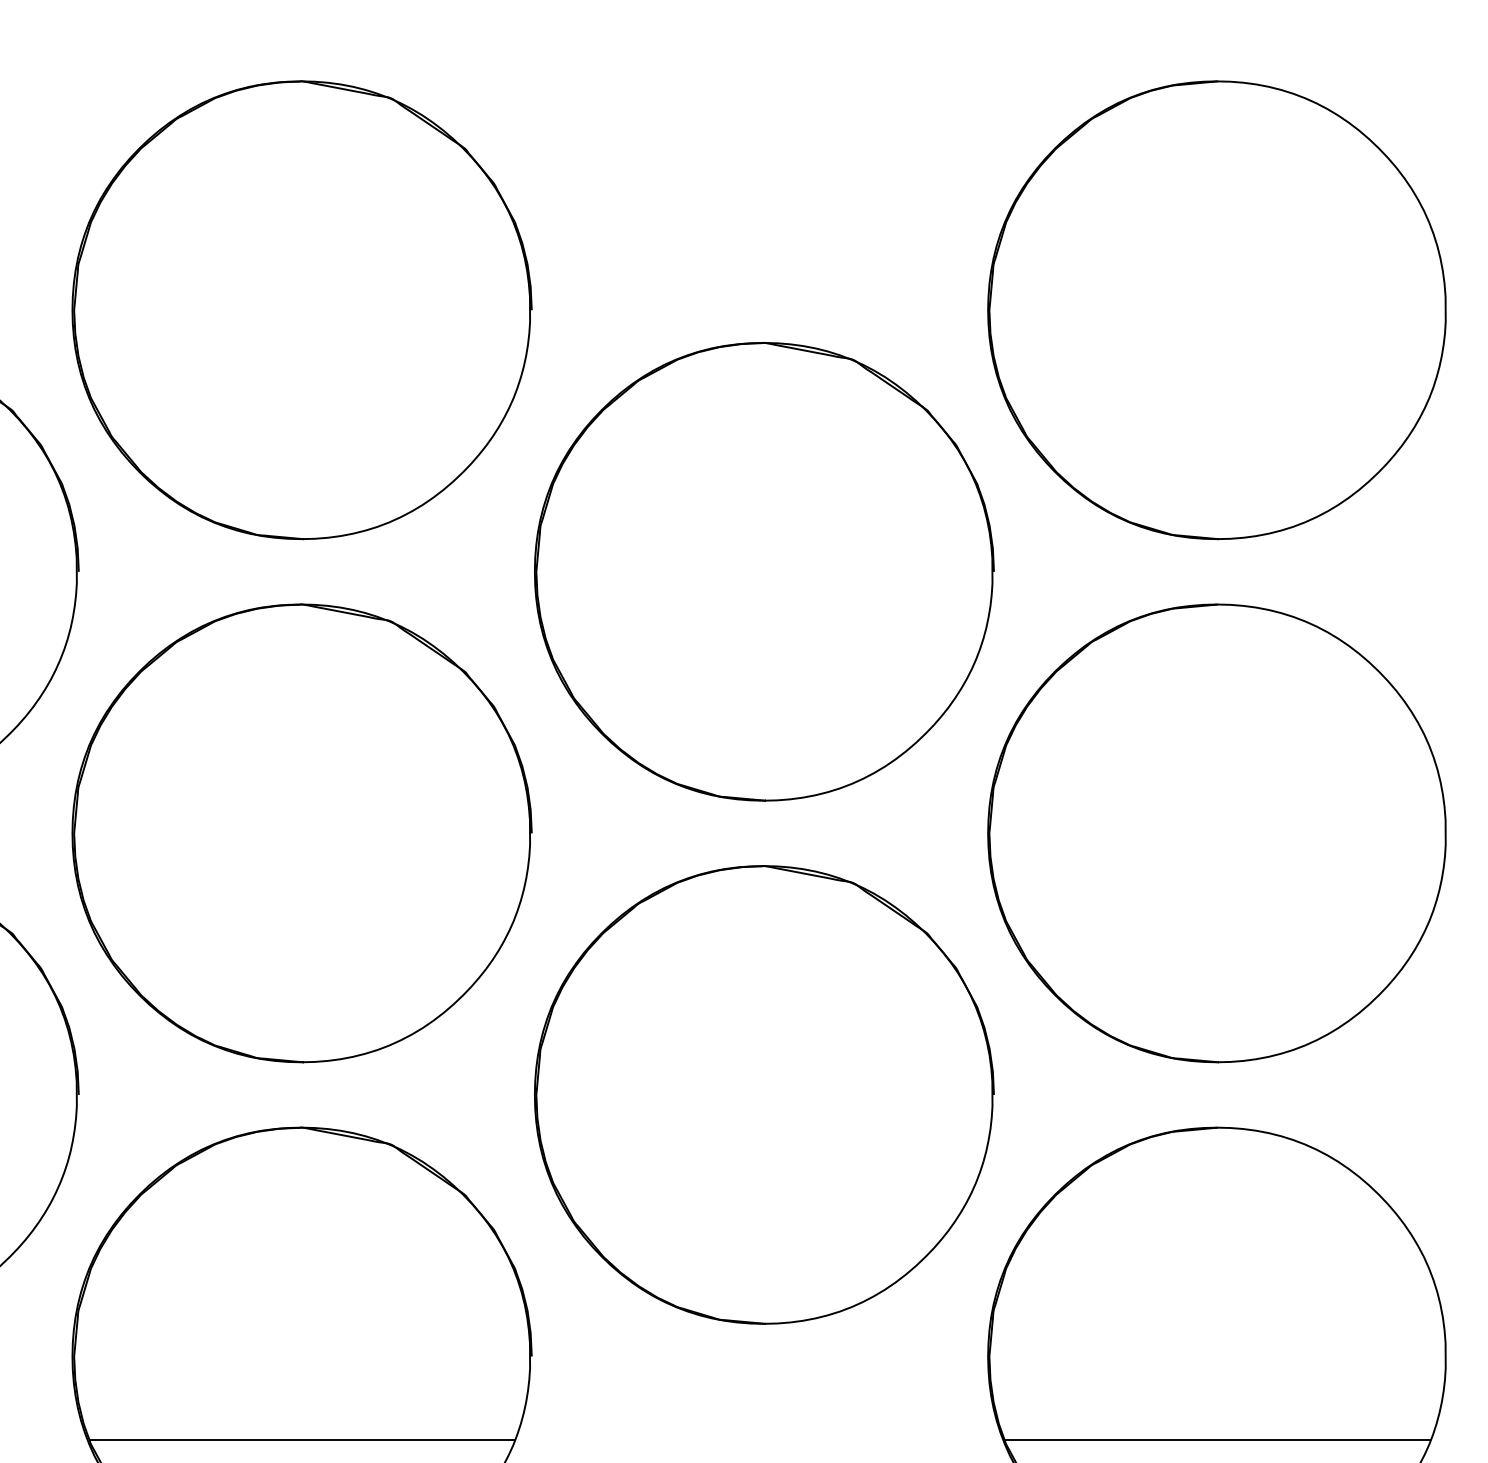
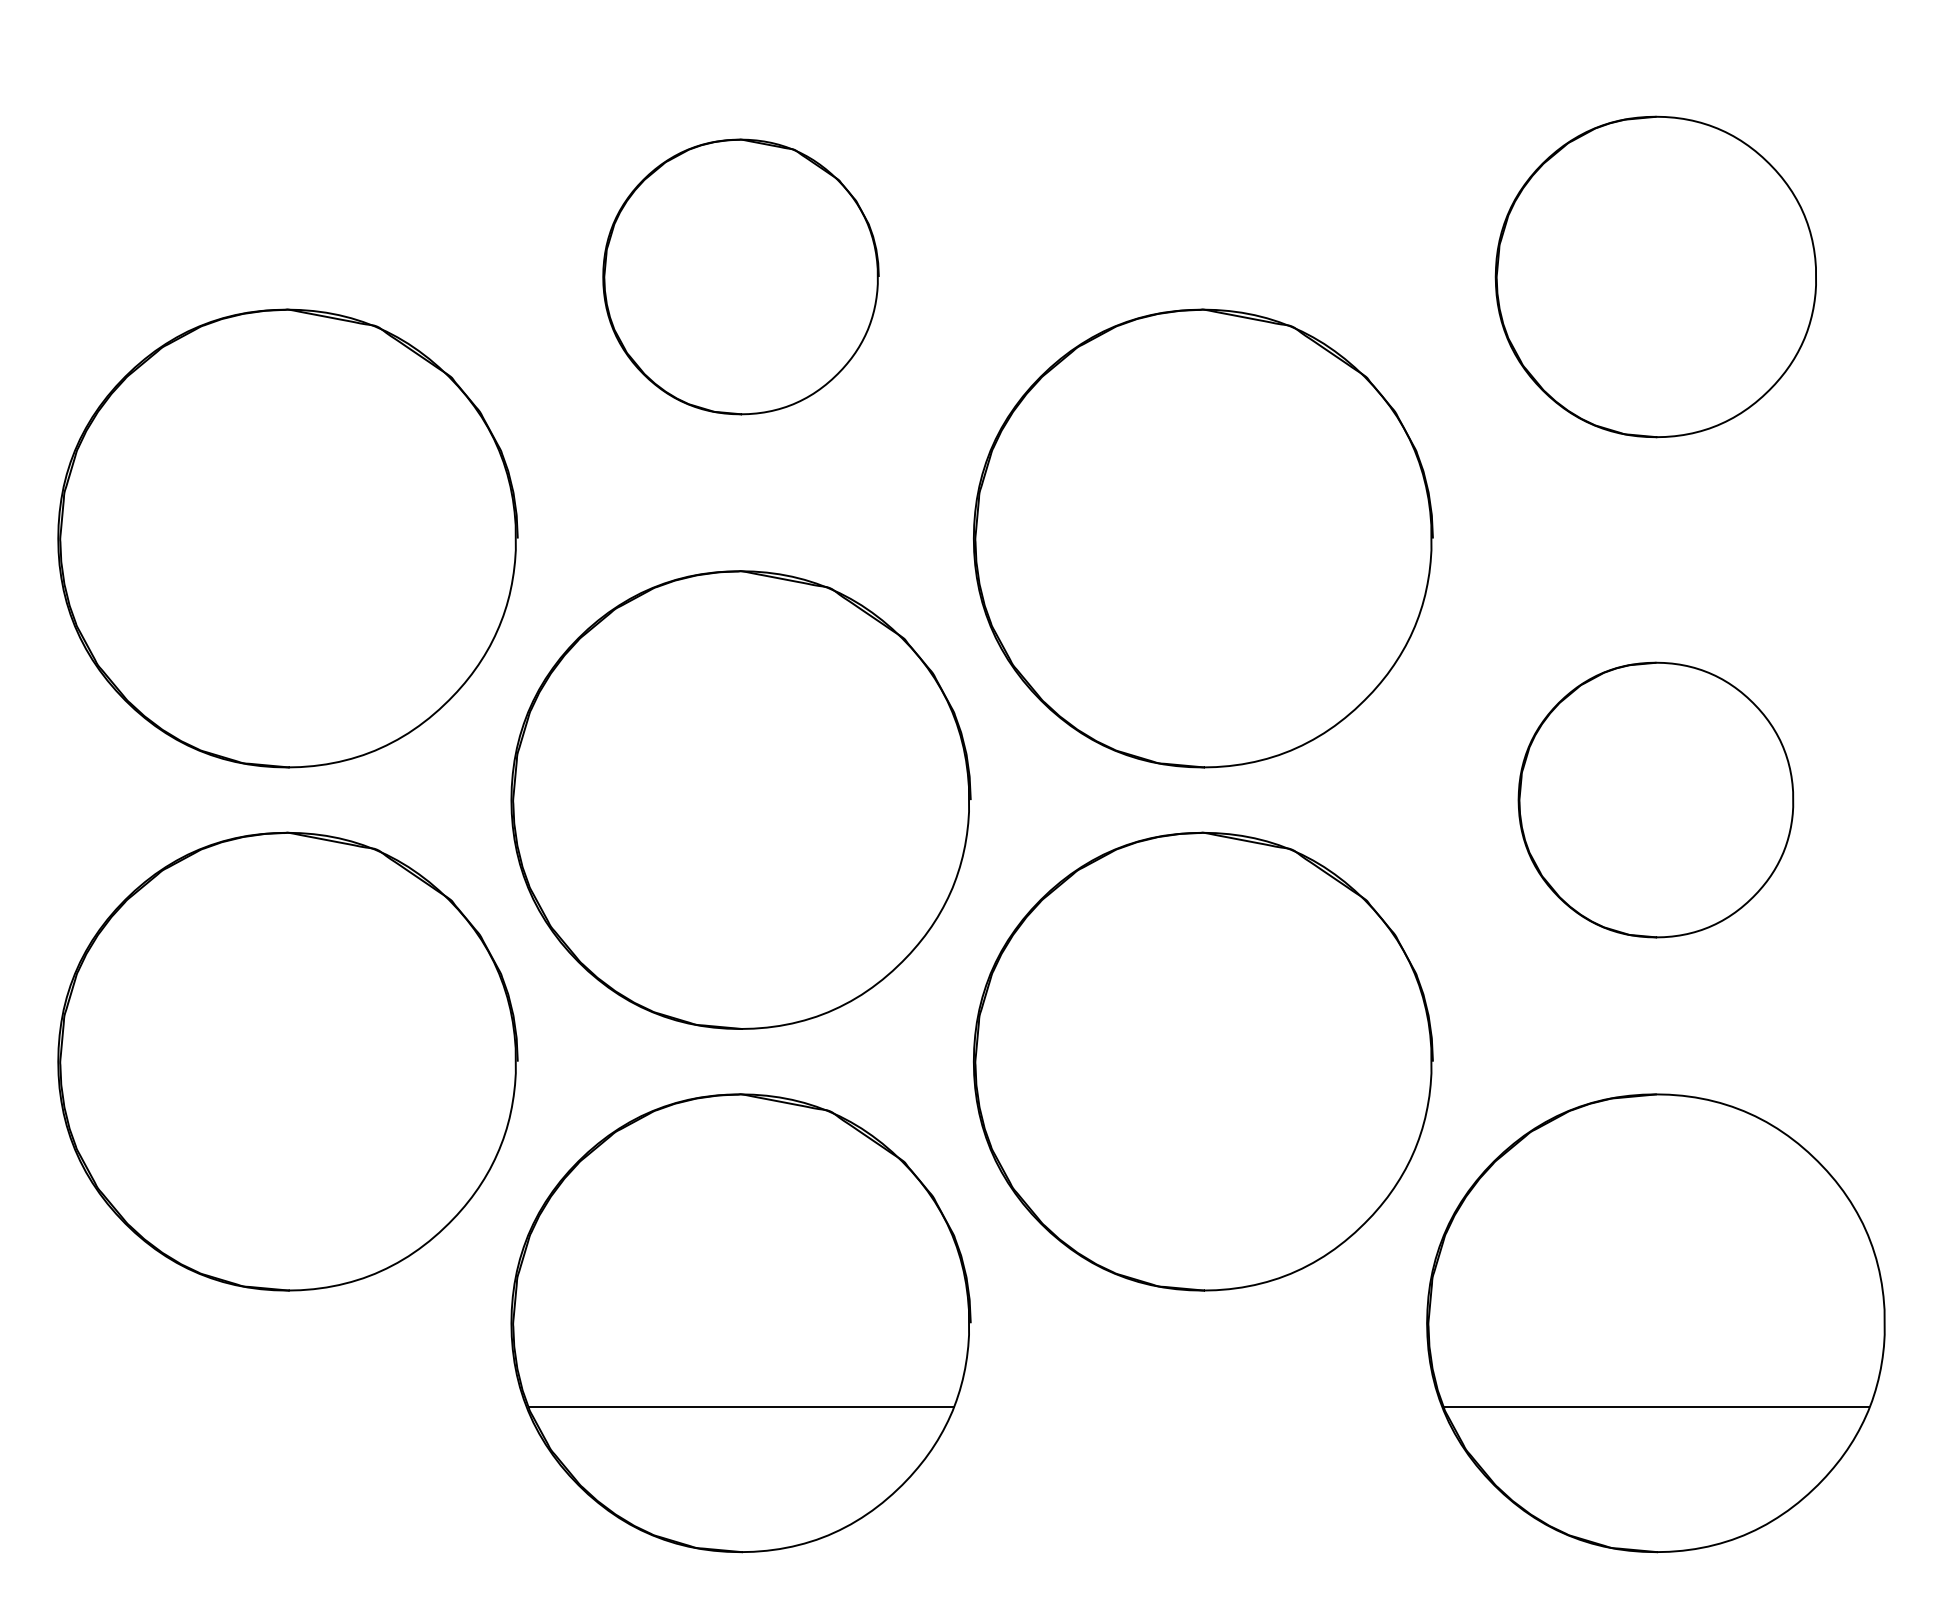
part: (301, 309) -> (740, 276), size x0.6
part: (1216, 309) -> (1655, 276), size x0.7
part: (1216, 832) -> (1655, 799), size x0.6

